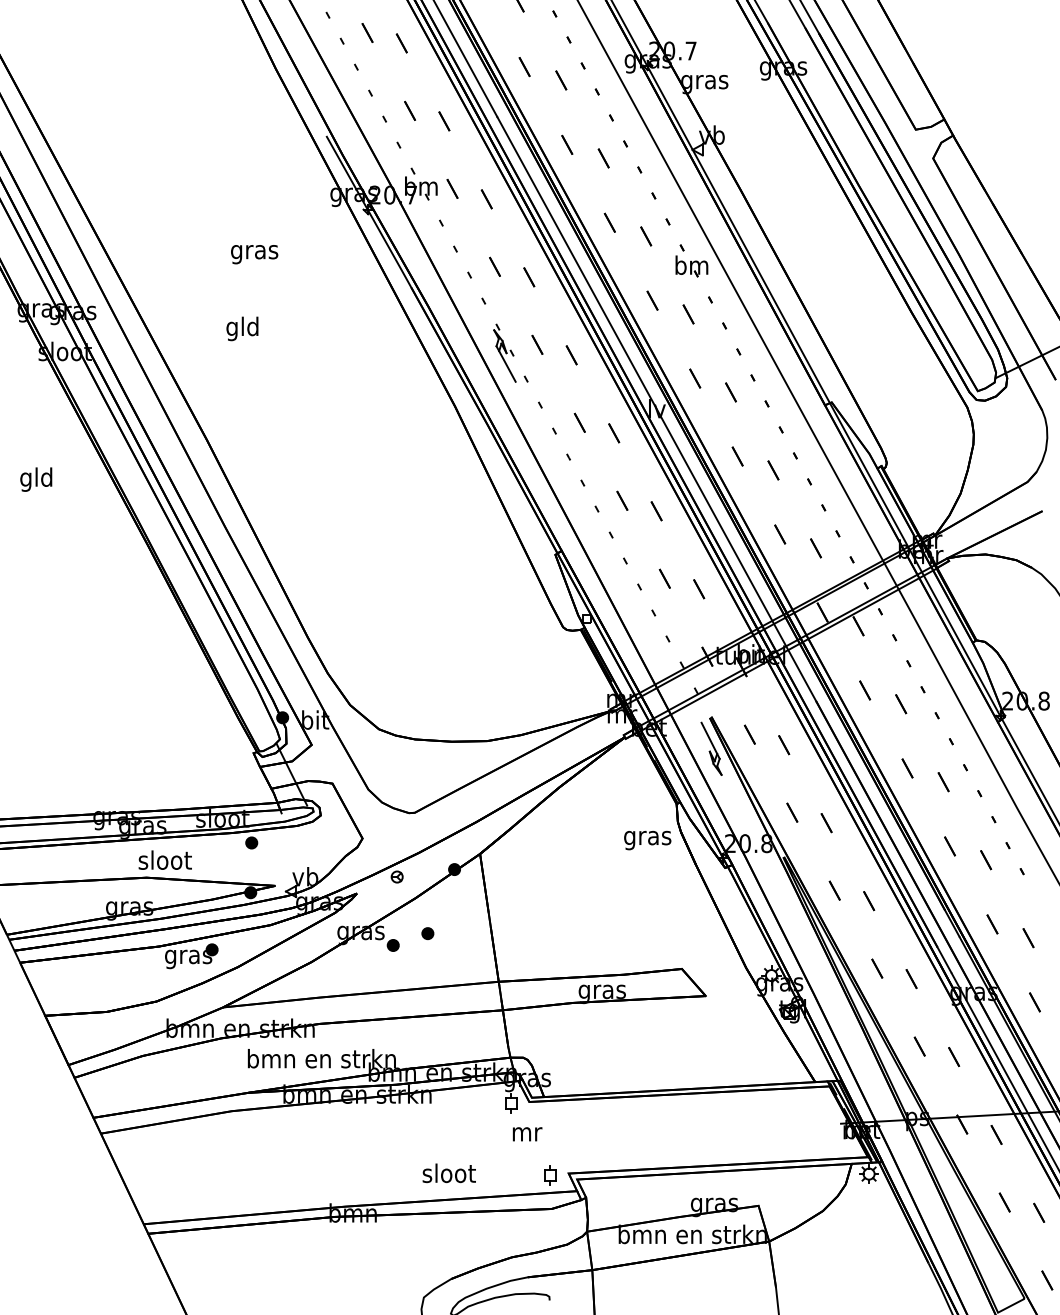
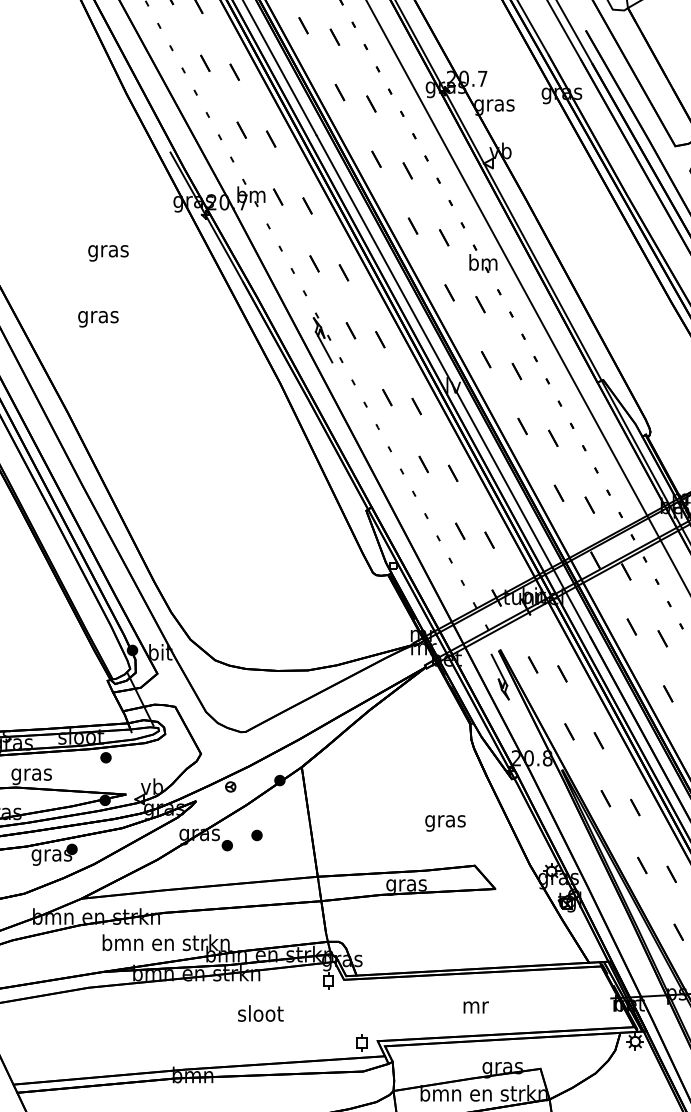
text: (242, 328) -> (98, 316), gld -> gras
text: (647, 840) -> (445, 823), moved
text: (164, 862) -> (31, 774), sloot -> gras
text: (527, 1134) -> (476, 1007), moved
text: (448, 1173) -> (260, 1013), moved

